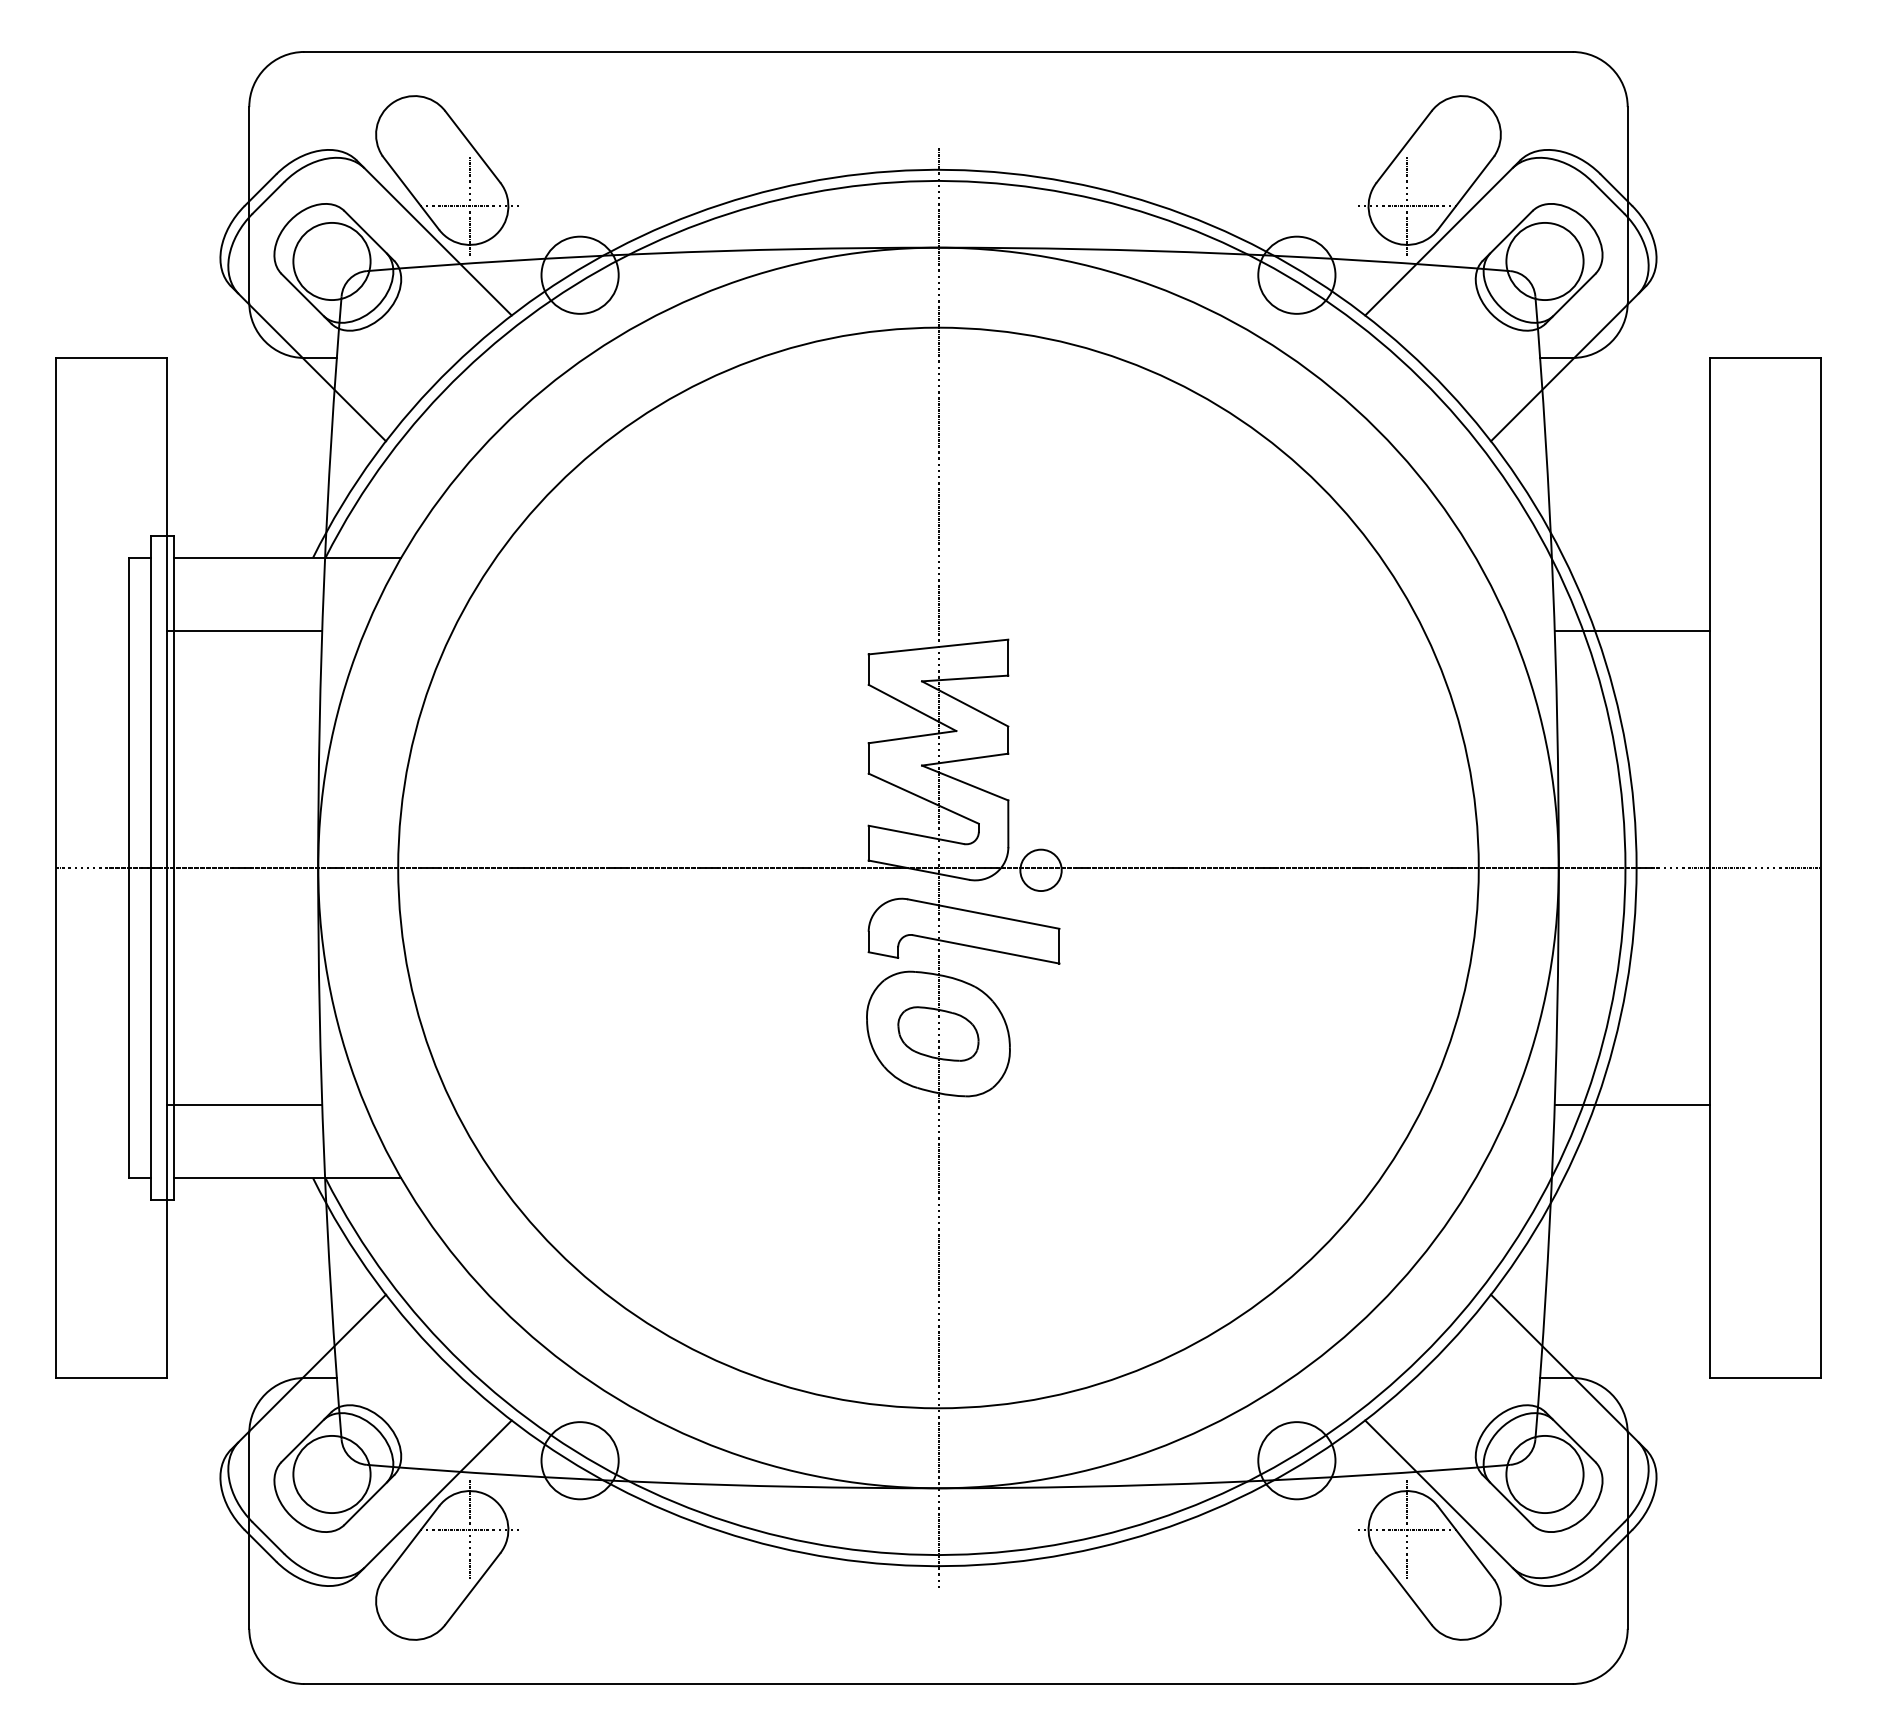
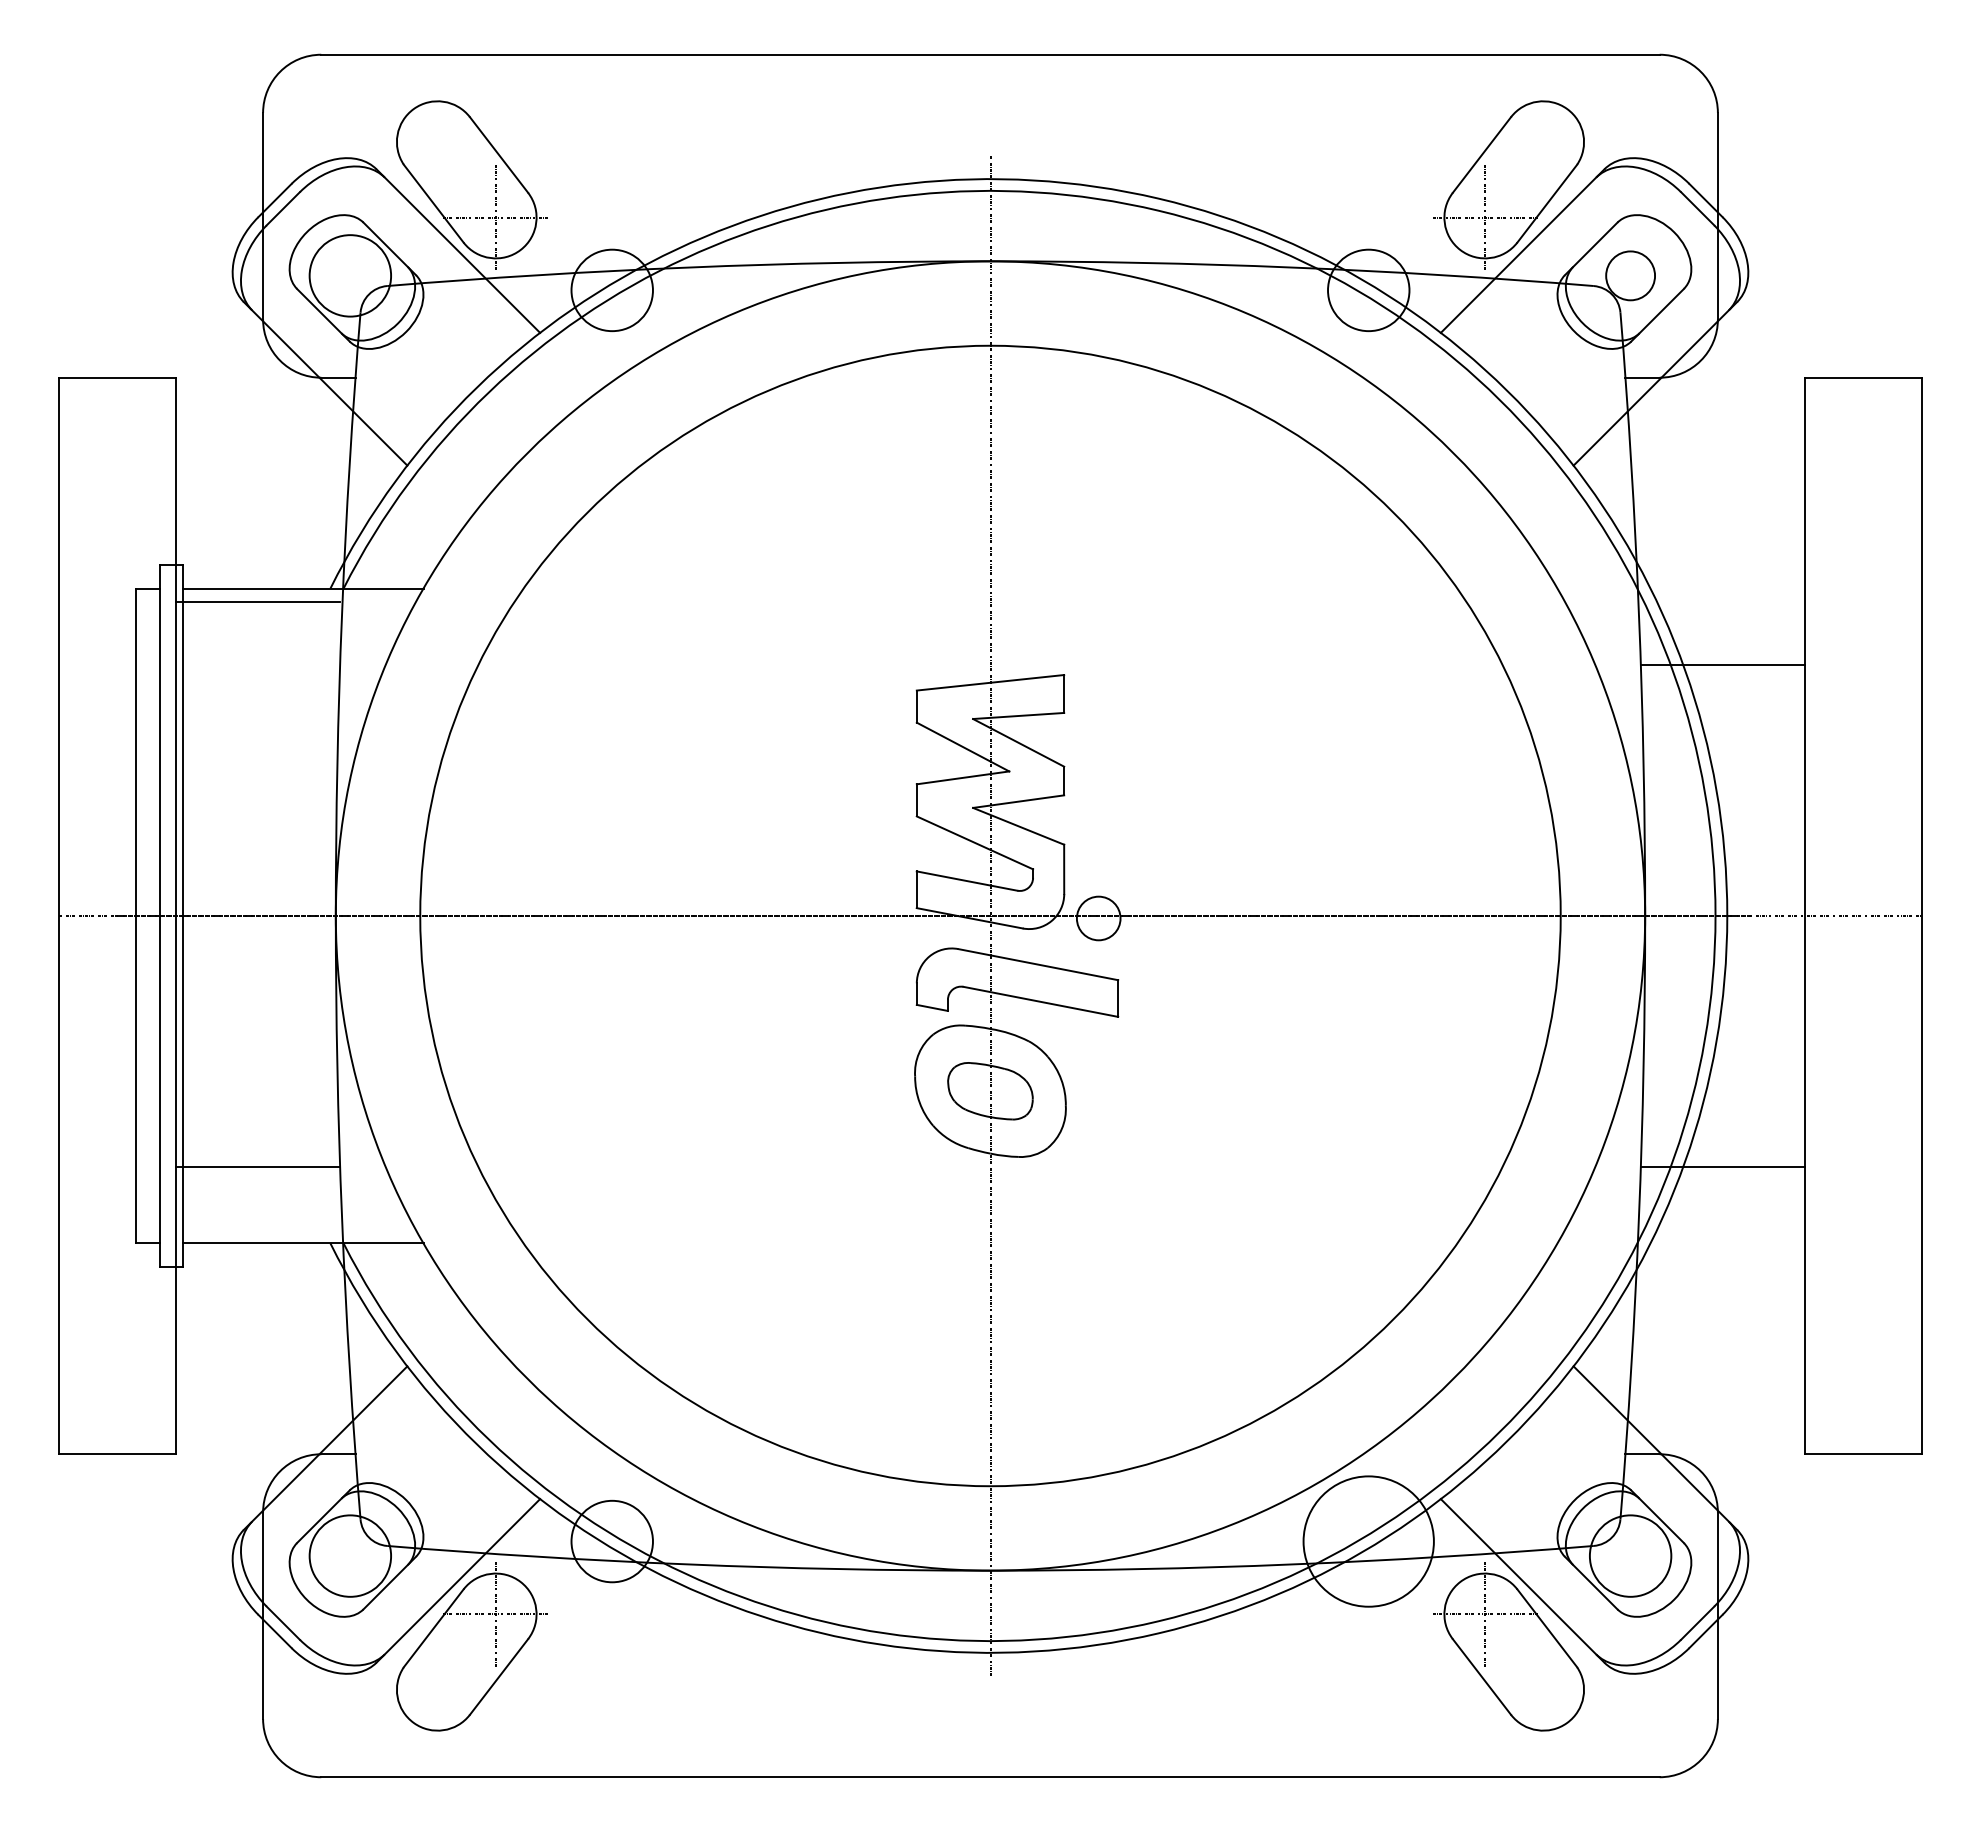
circle: (1544, 261) -> (1630, 275), size x0.6
line: (243, 630) -> (257, 602), moved
circle: (1296, 1460) -> (1368, 1541), size x1.6

